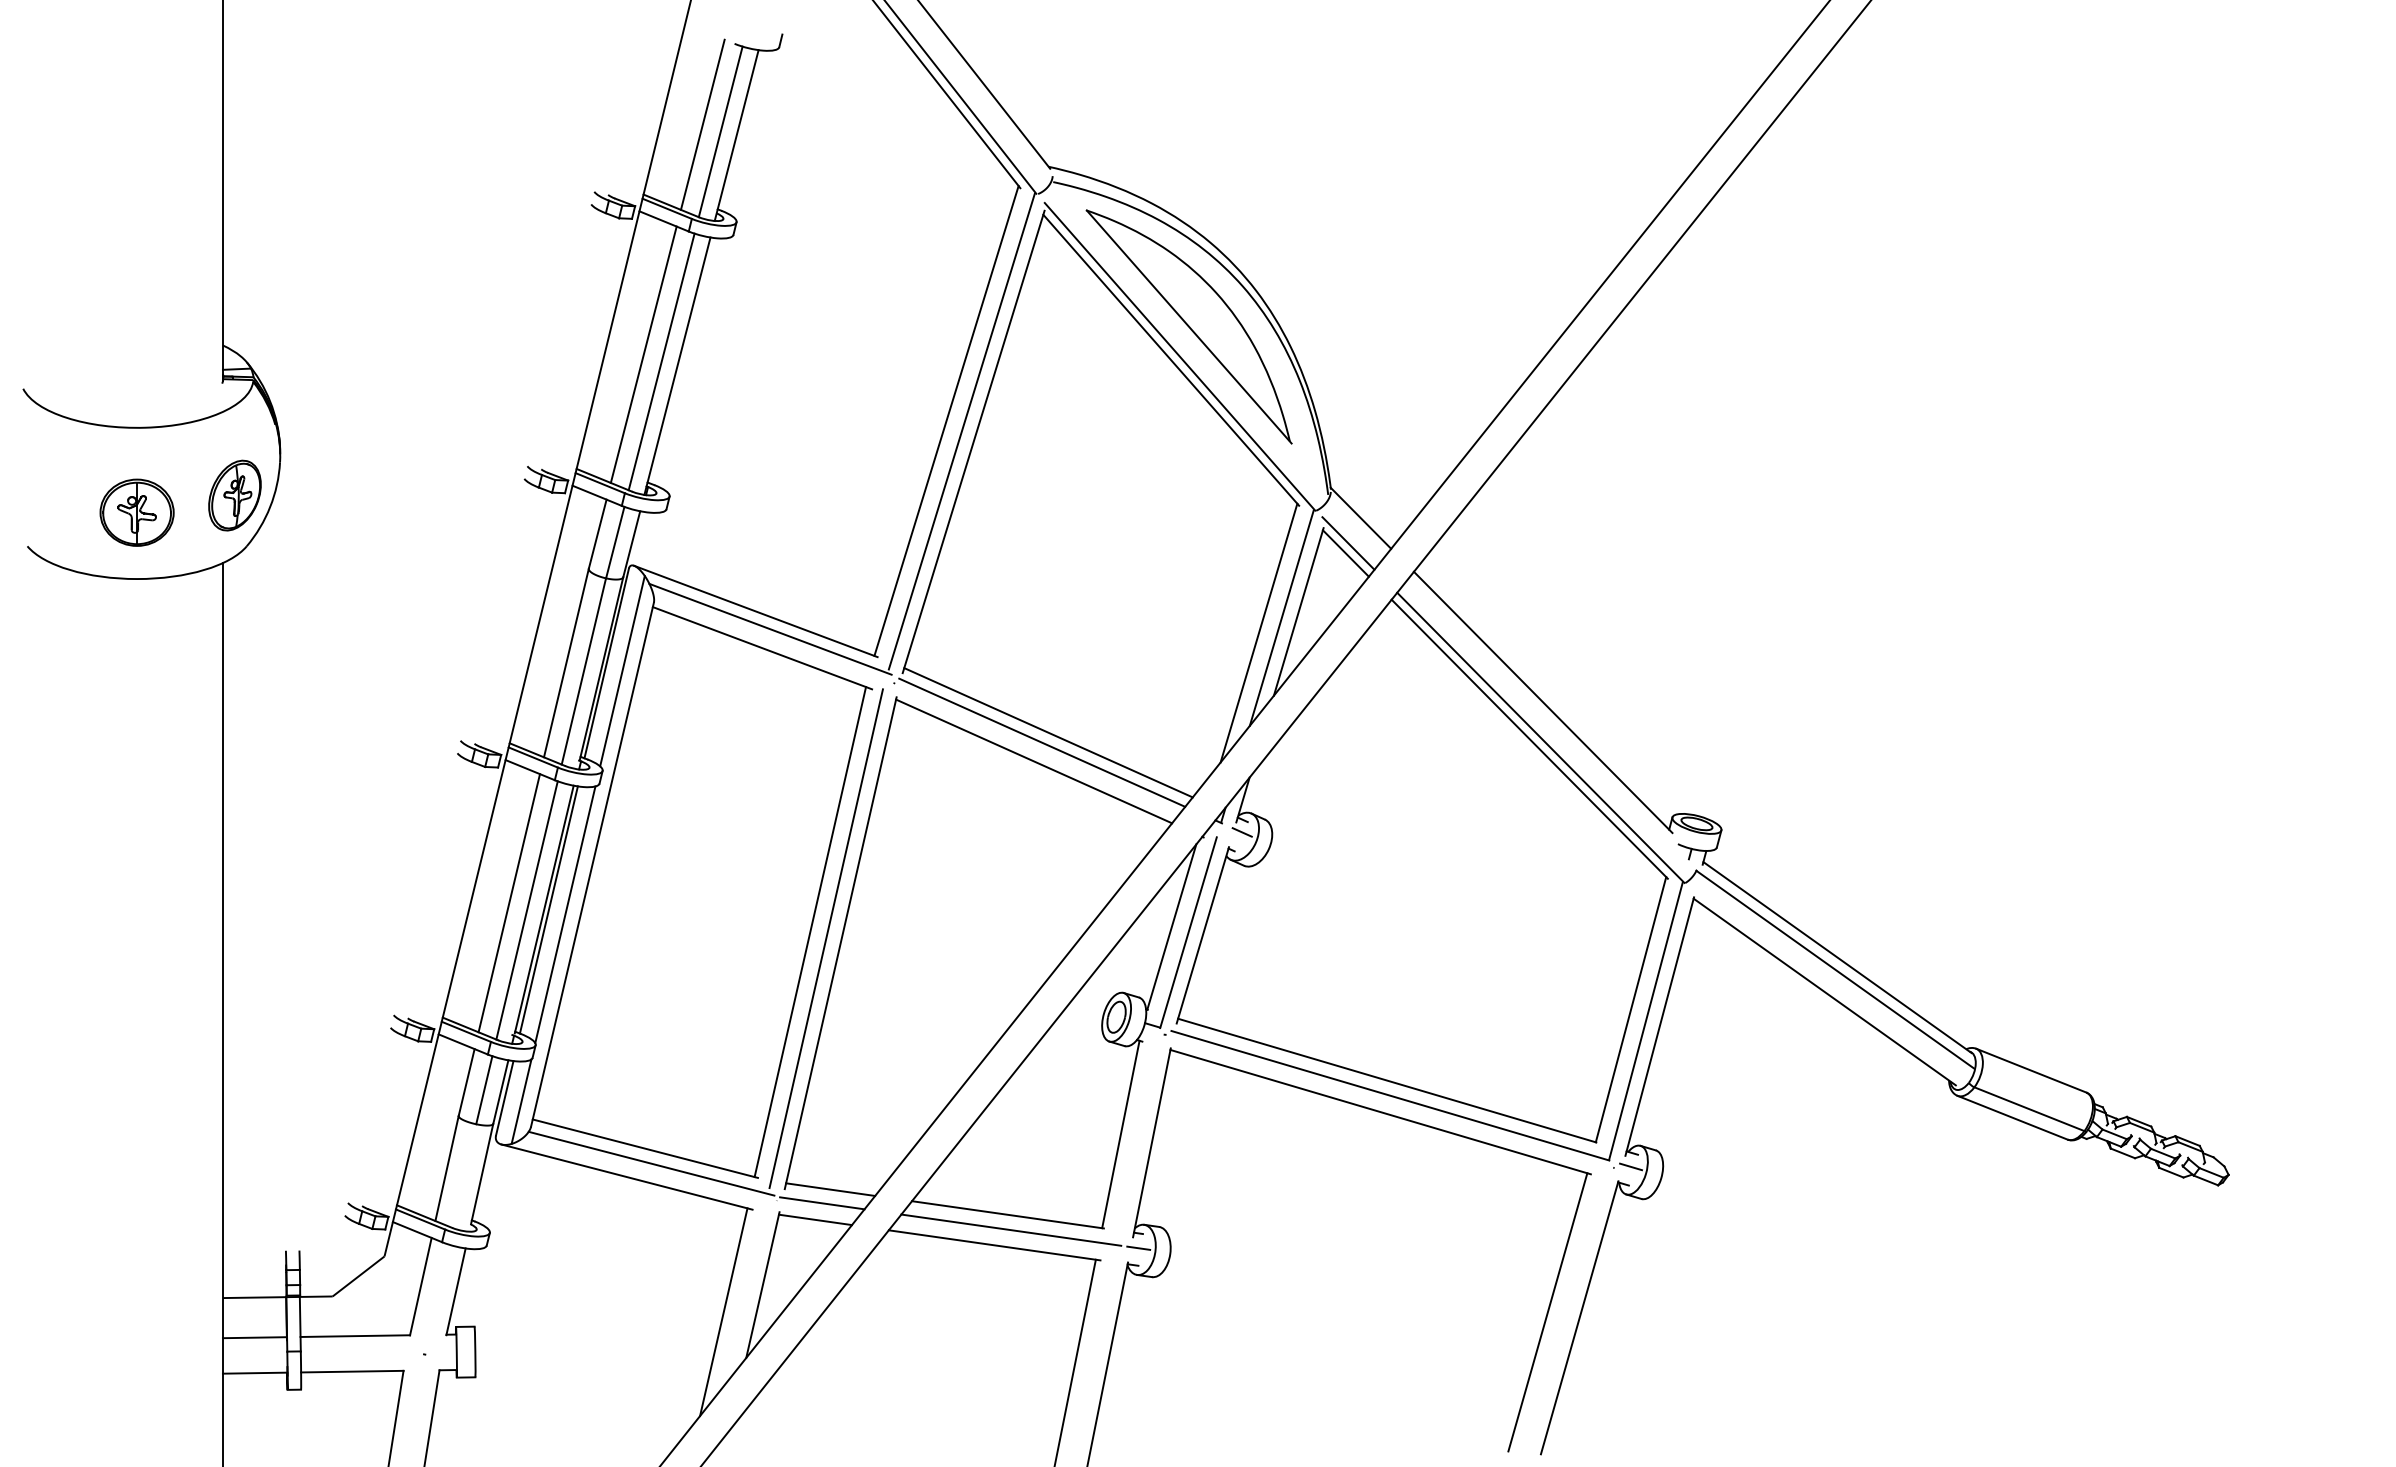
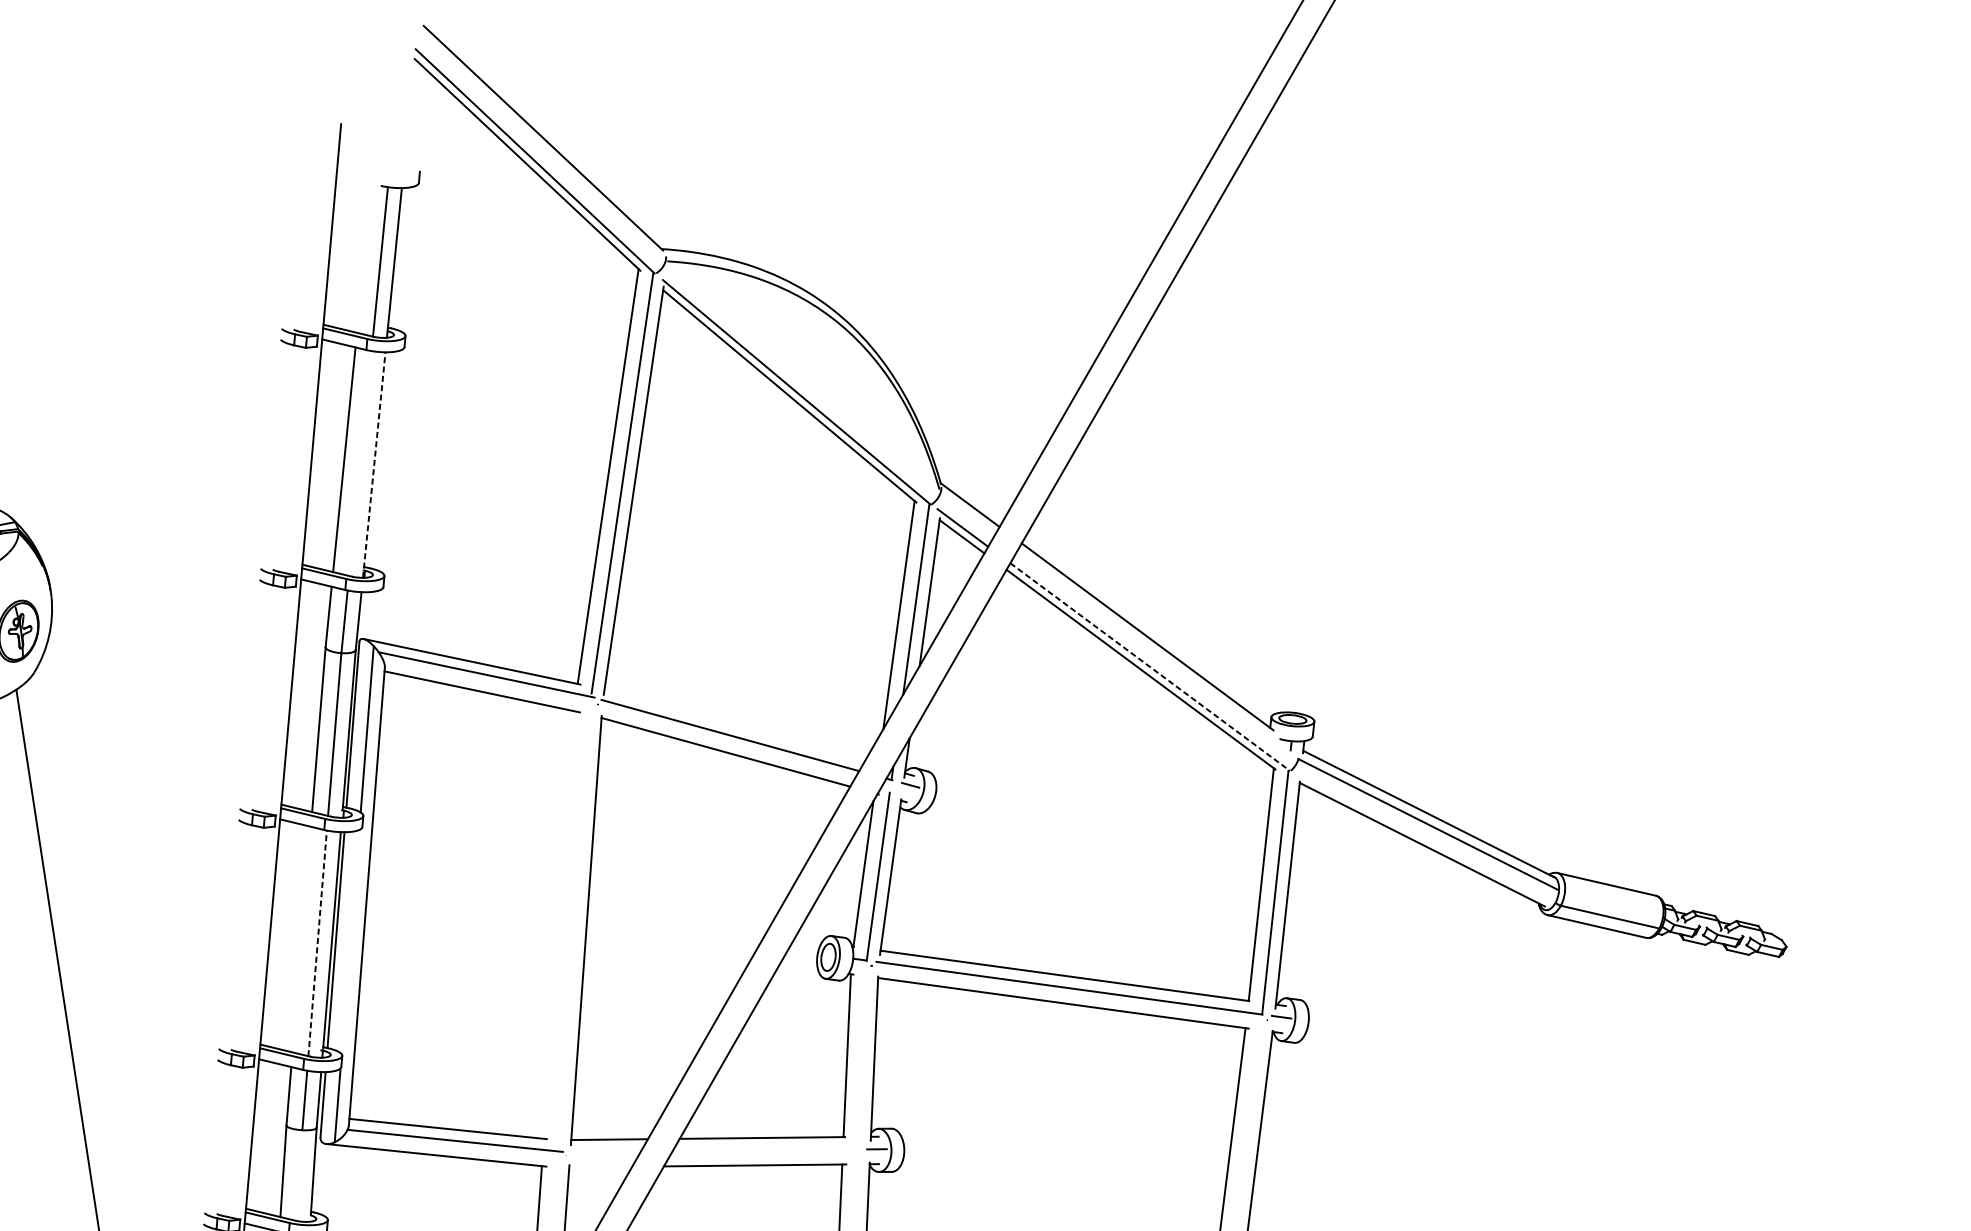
line: (702, 124) -> (364, 258), removed
part: (1188, 326) -> (800, 365), removed
line: (661, 361) -> (360, 463), removed
line: (677, 366) -> (374, 465), solid -> dashed
line: (1048, 732) -> (734, 726), removed
line: (1541, 738) -> (1150, 667), solid -> dashed
line: (508, 903) -> (301, 939), removed
line: (527, 910) -> (318, 943), solid -> dashed
line: (565, 914) -> (350, 941), removed
line: (810, 932) -> (559, 925), removed
line: (825, 938) -> (572, 928), removed
line: (822, 1203) -> (604, 1152), removed
line: (814, 1219) -> (599, 1166), removed
line: (1011, 1229) -> (767, 1149), removed

